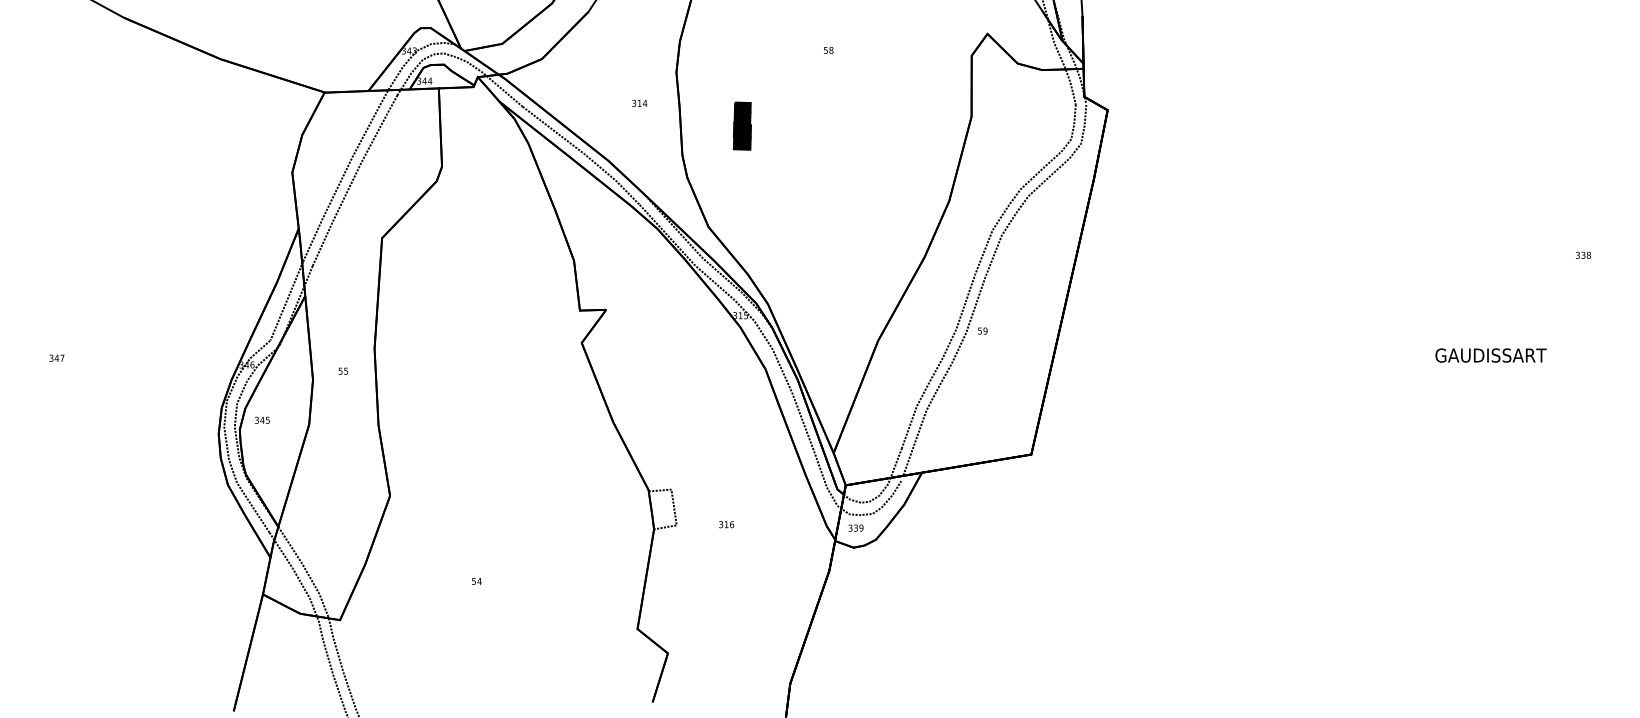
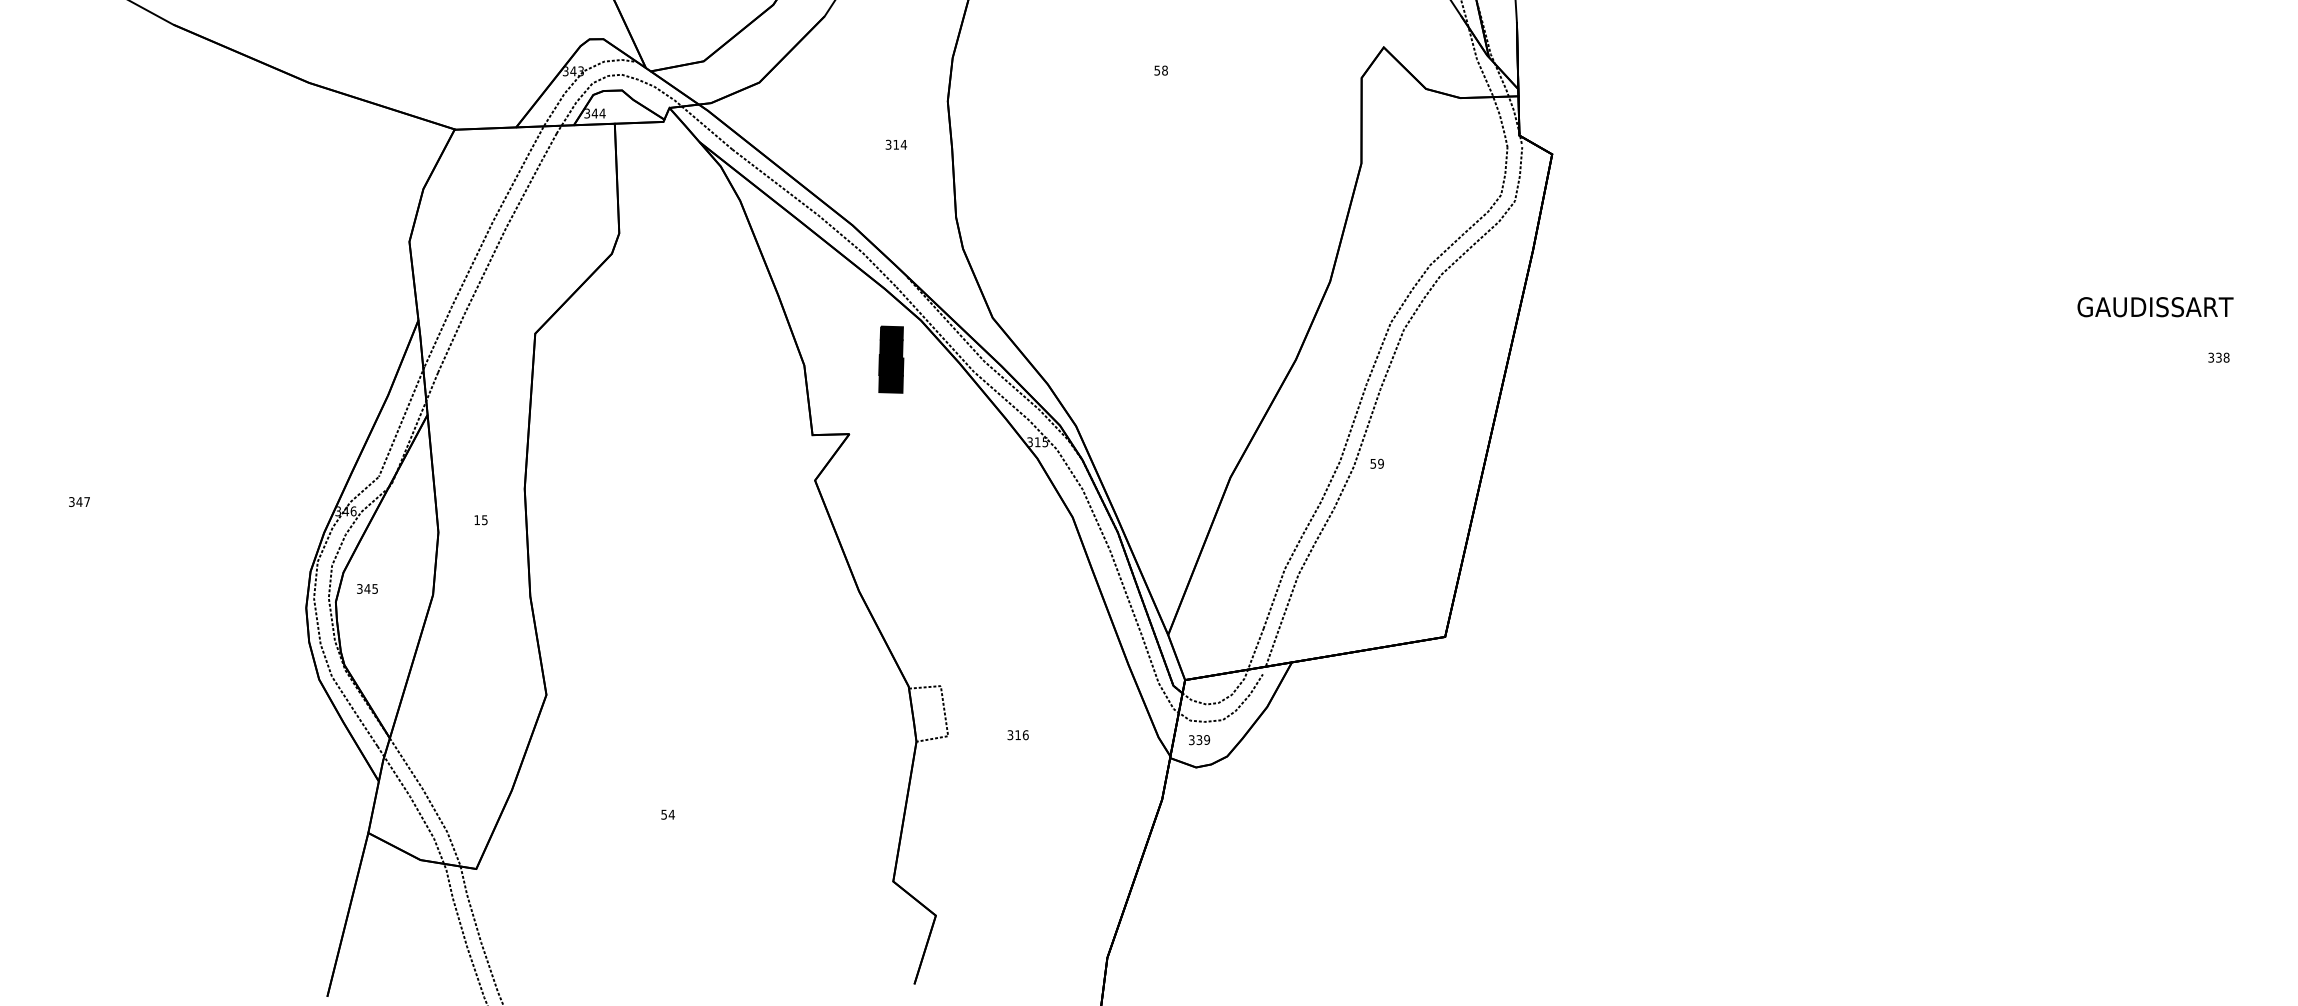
part: (742, 126) -> (891, 359), moved
text: (1491, 355) -> (2155, 307), moved
text: (340, 371) -> (476, 520), 55 -> 15

